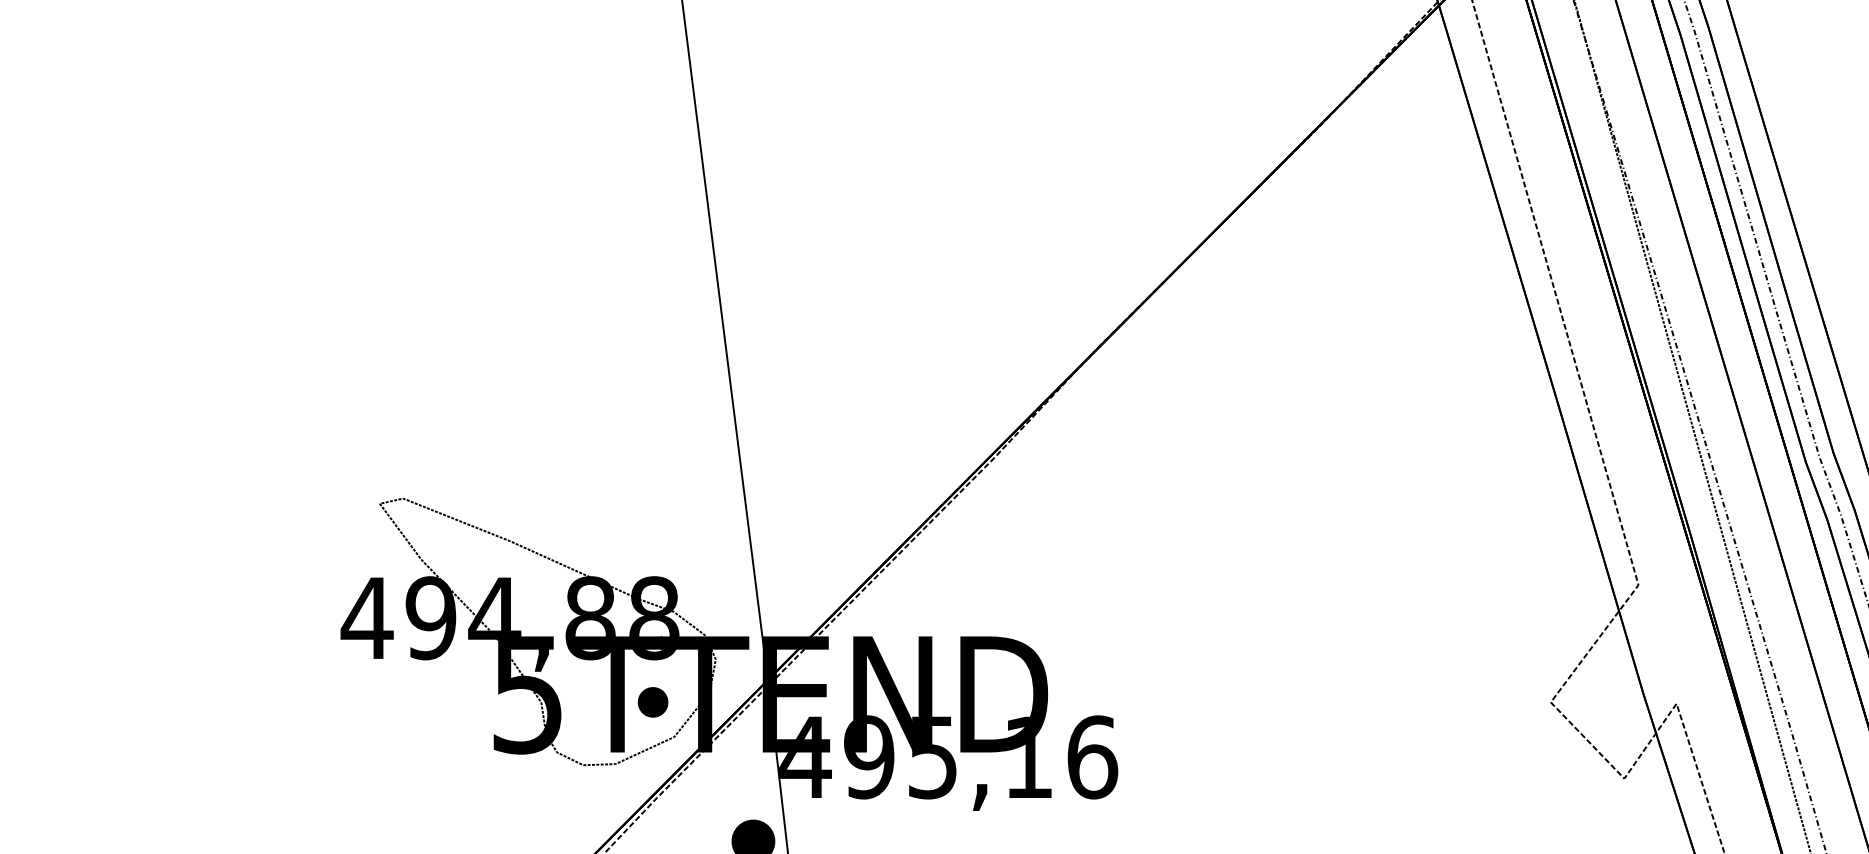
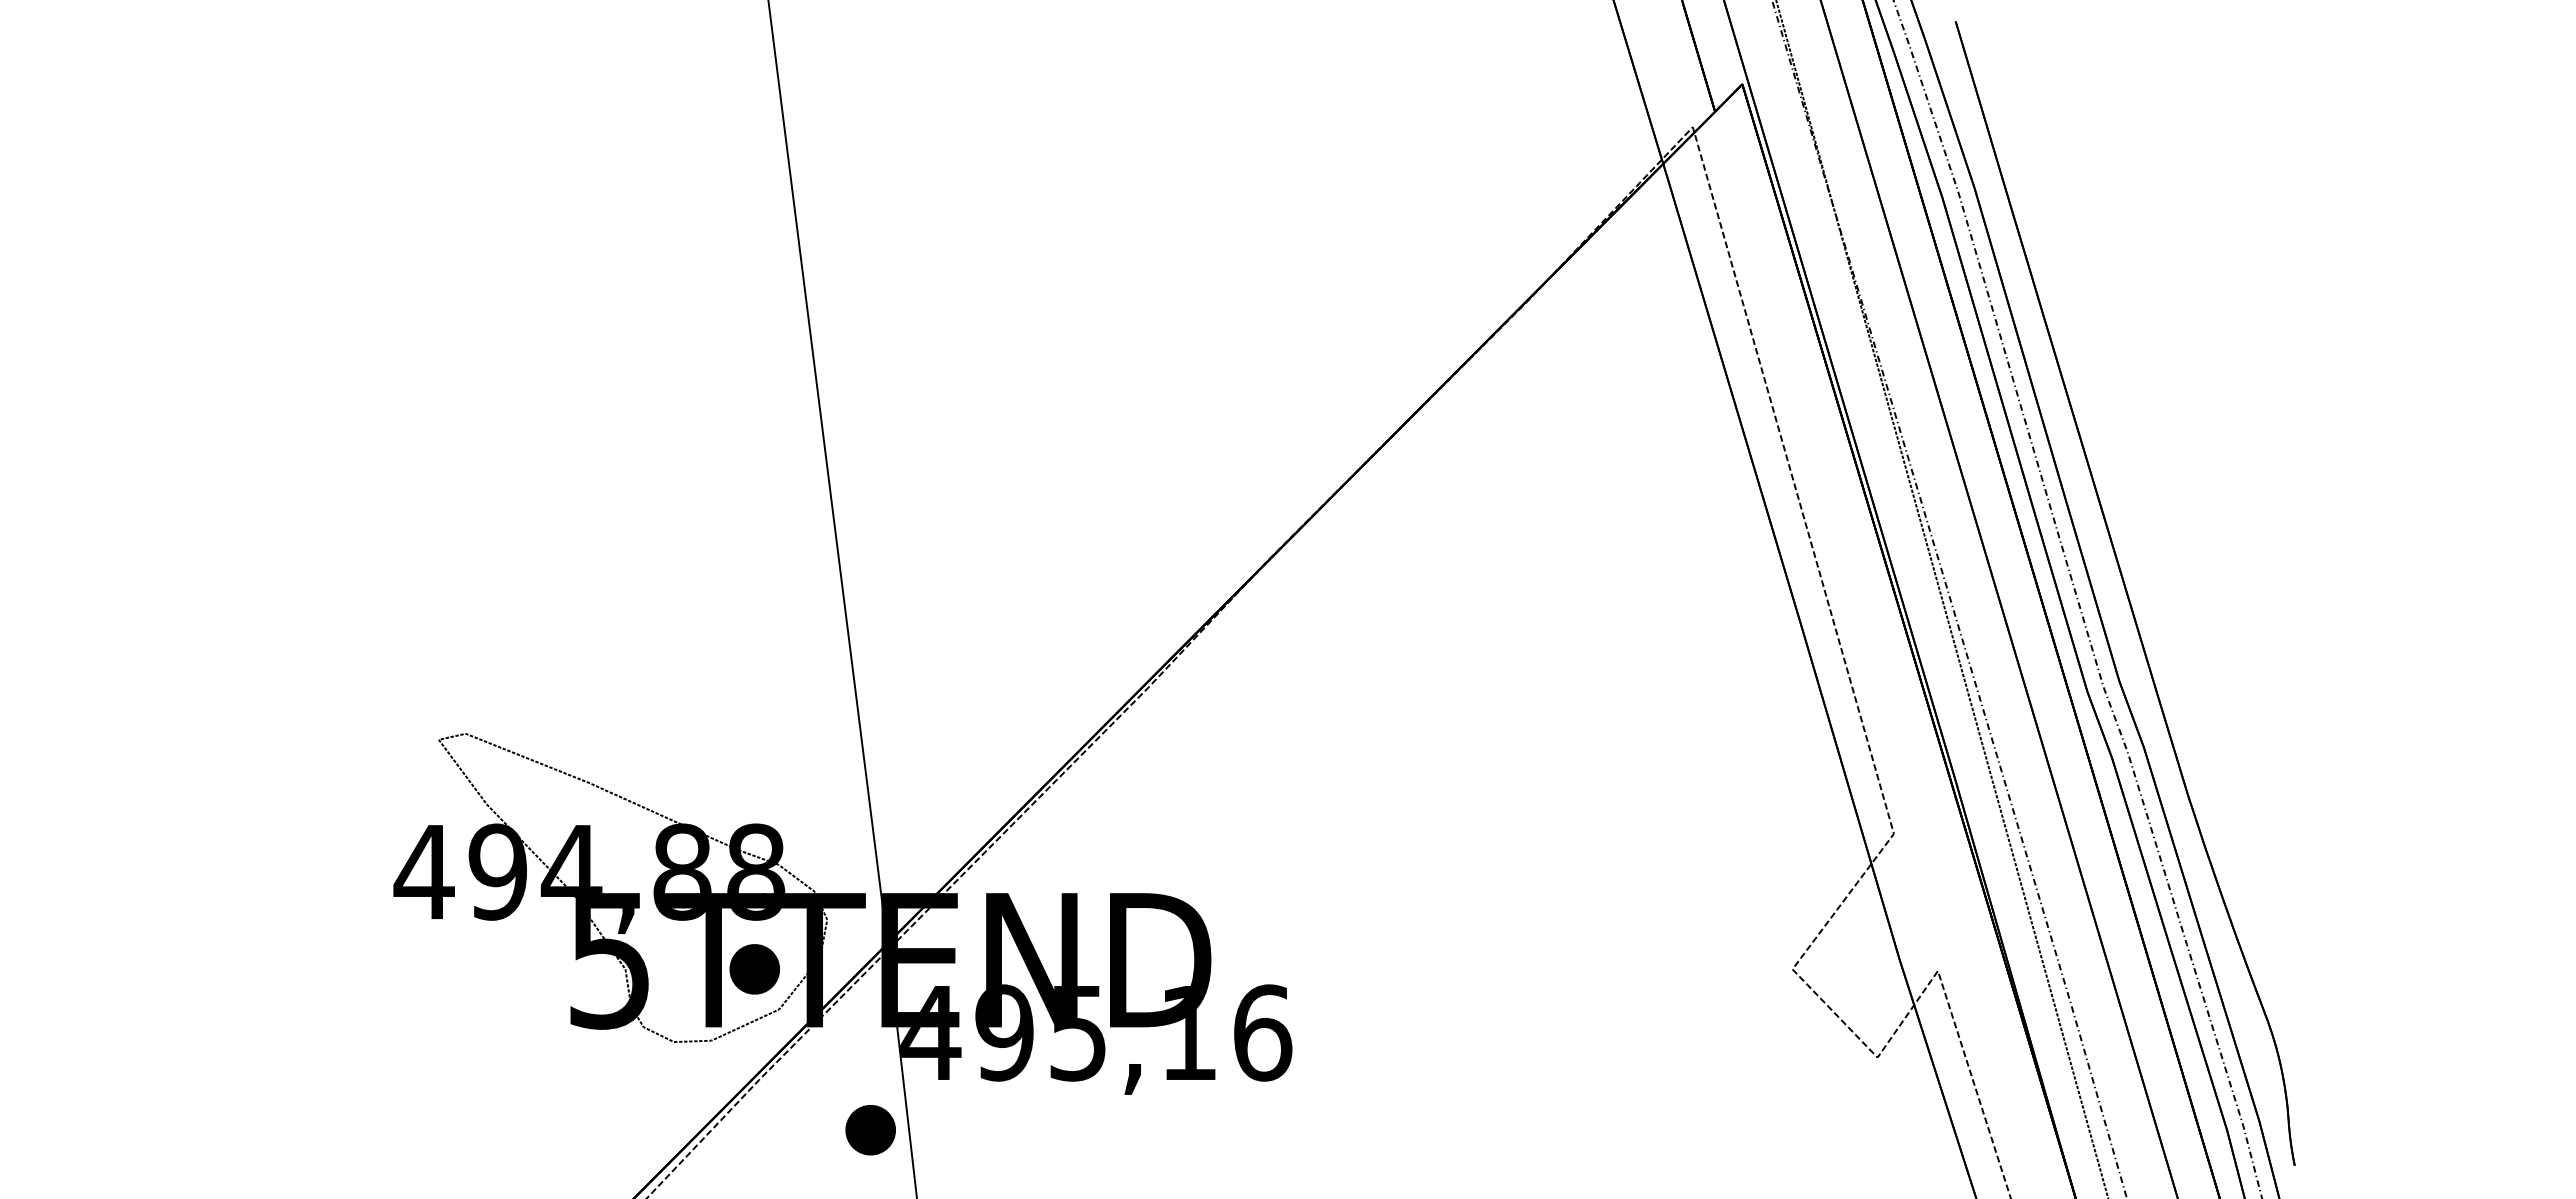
part: (652, 702) -> (754, 969), size x1.43

